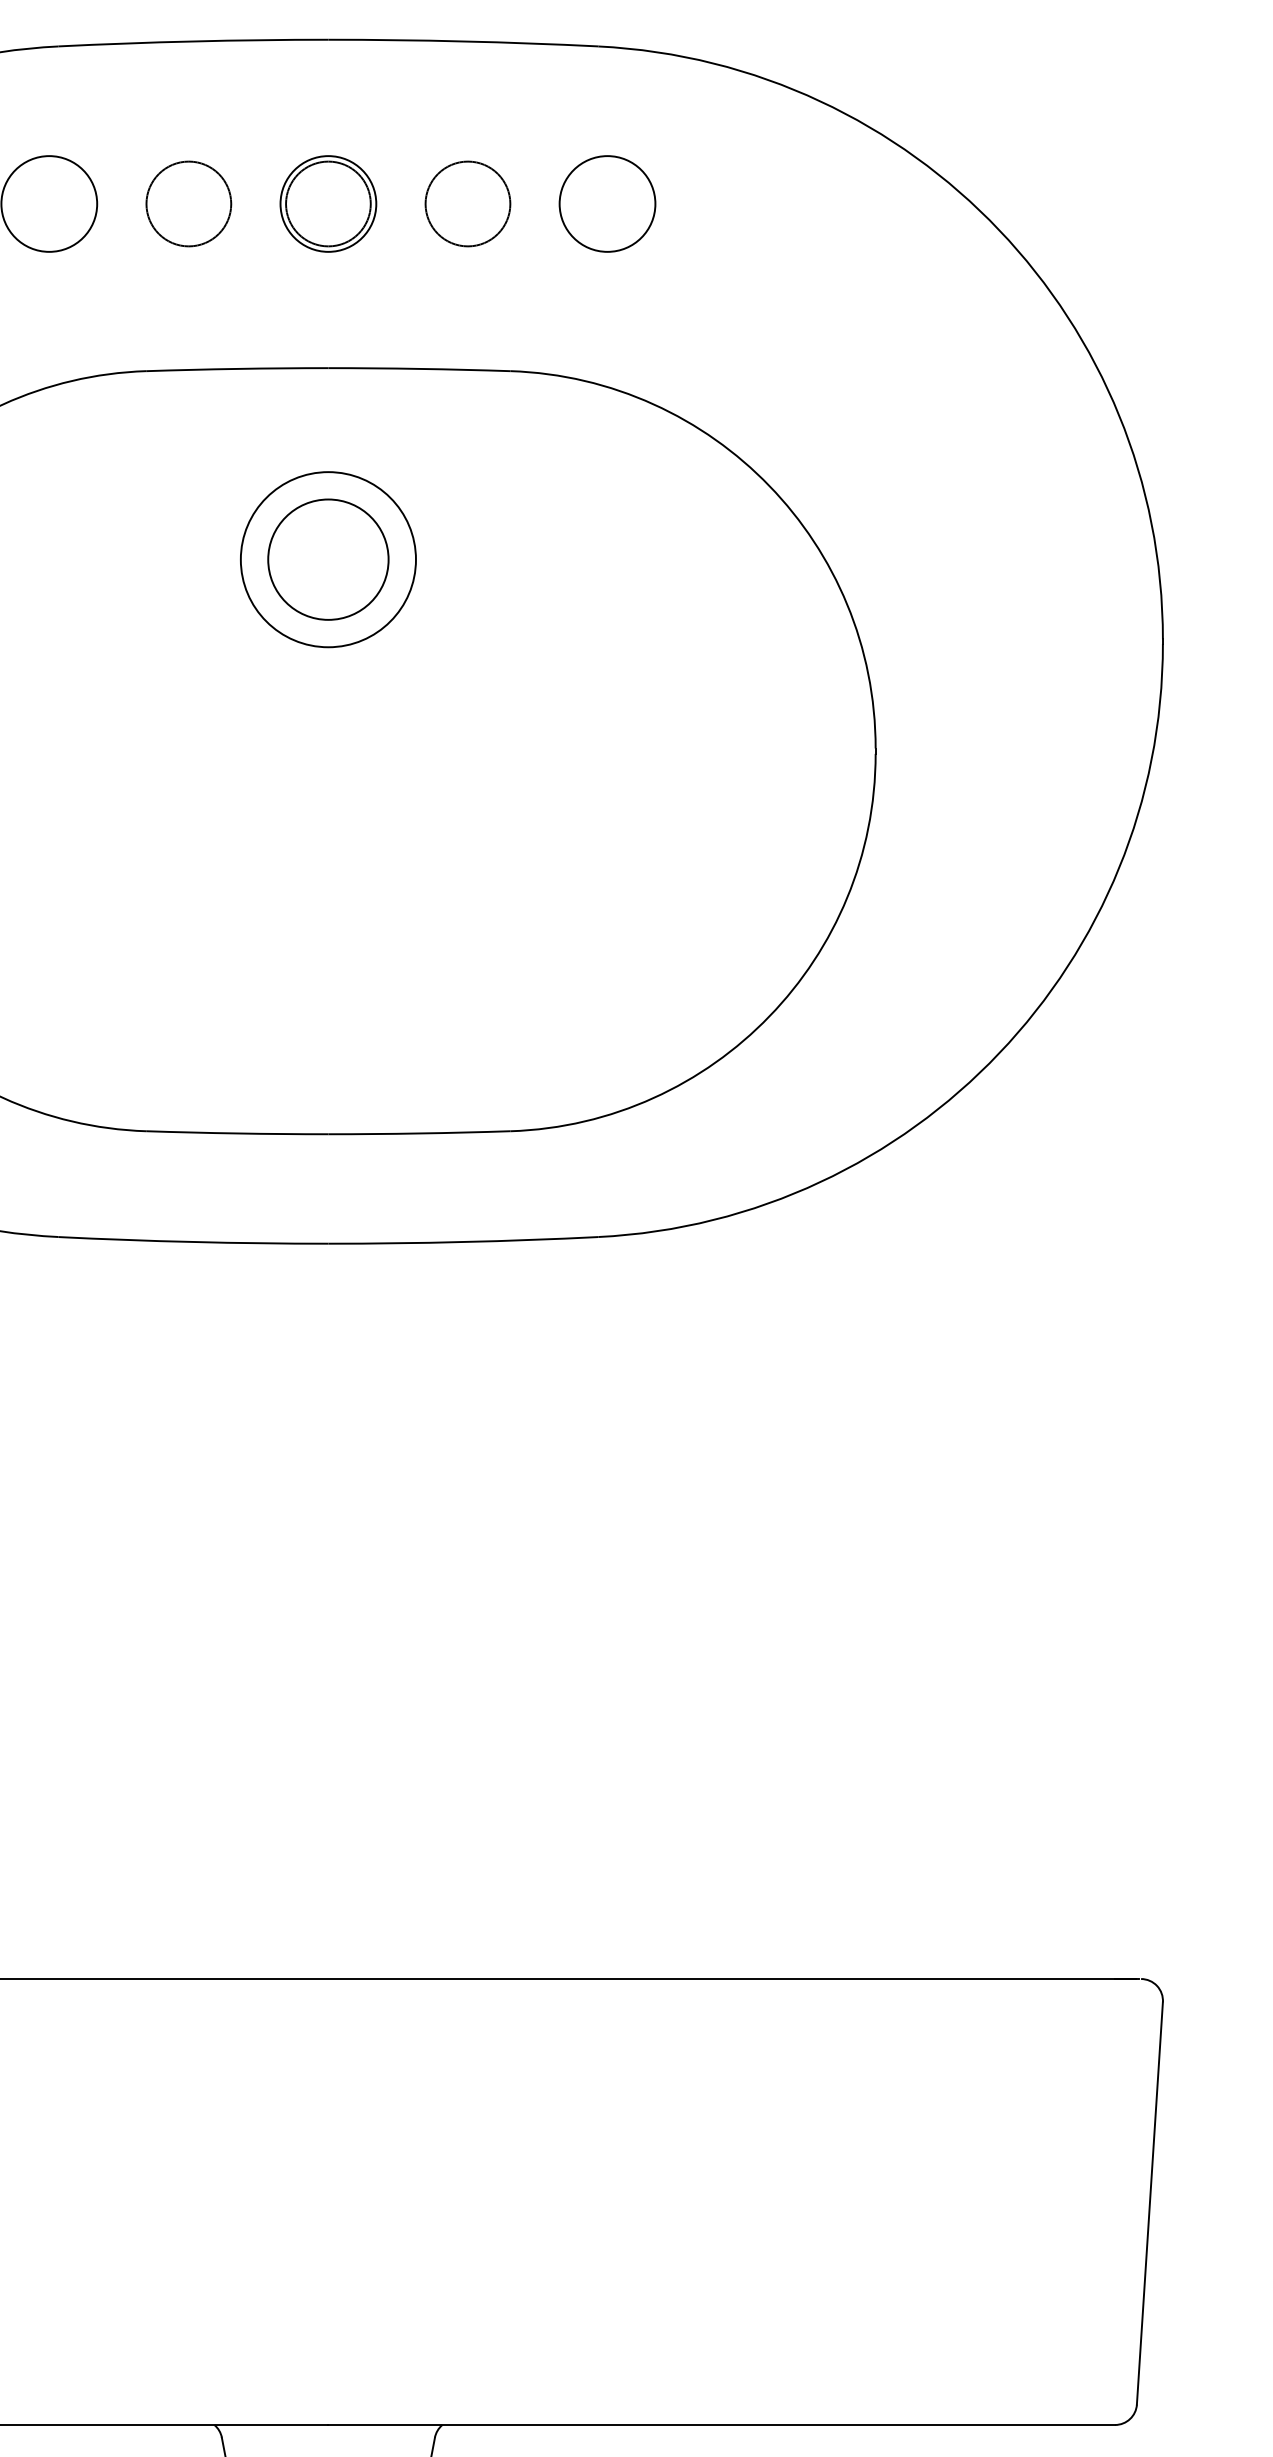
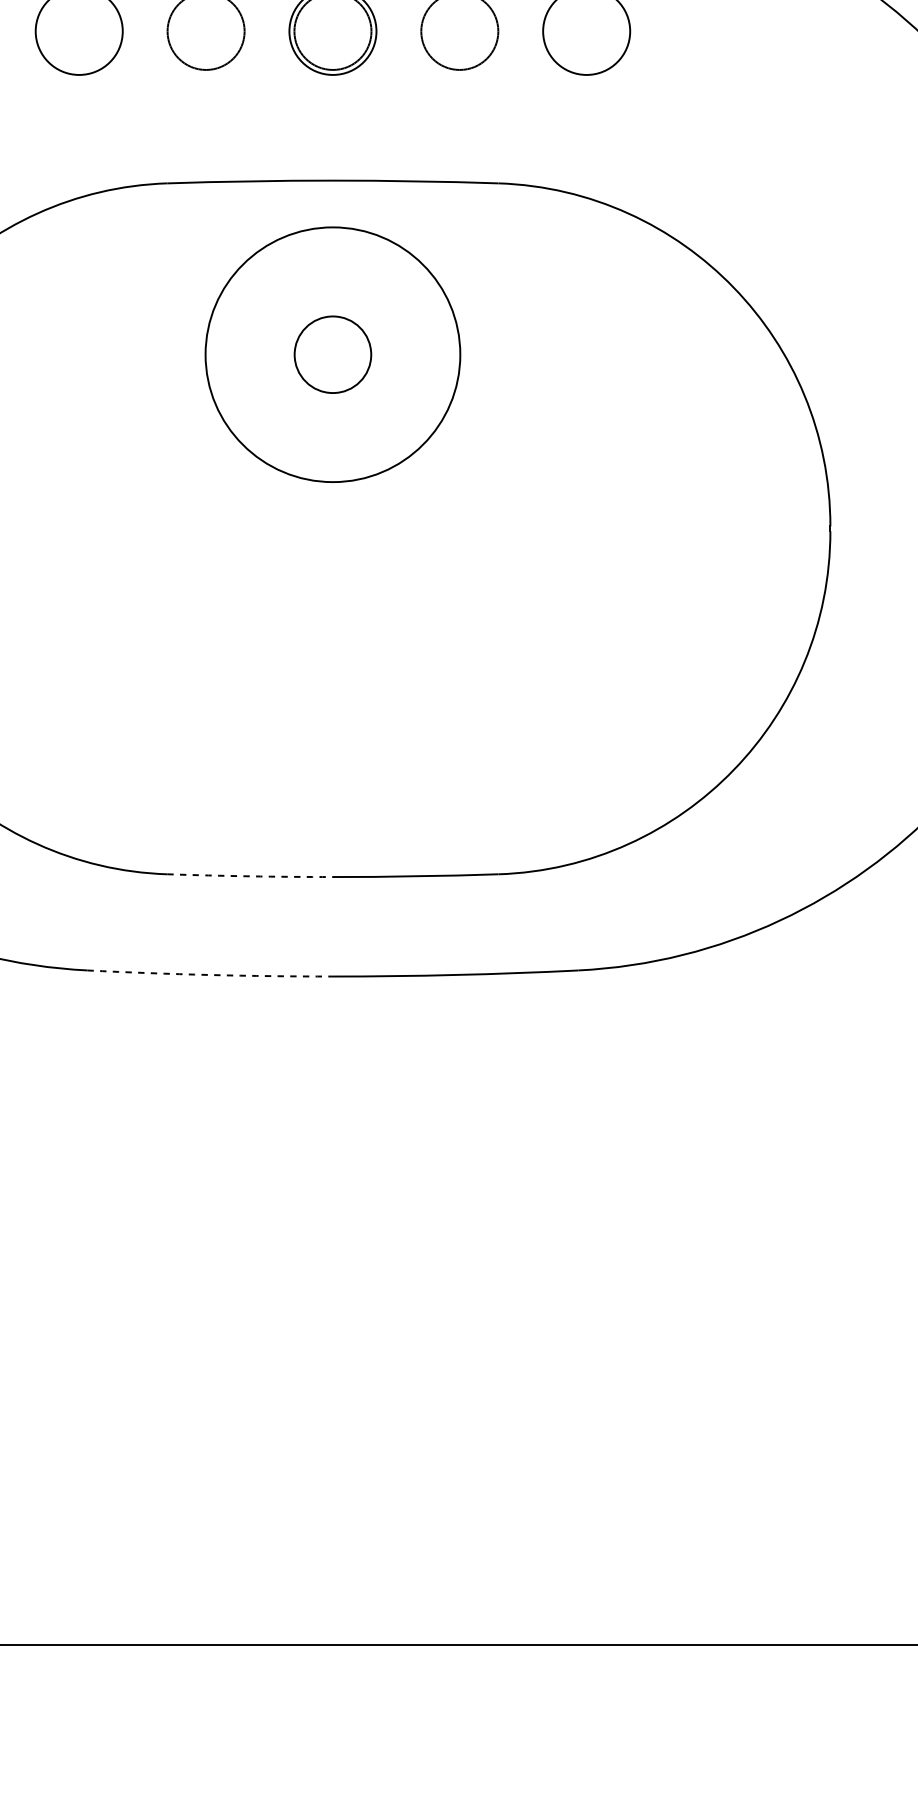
circle: (327, 559) -> (332, 354), size x1.6
circle: (328, 559) -> (333, 354), size x0.7
arc: (237, 1133) -> (250, 876), solid -> dashed
arc: (193, 1242) -> (210, 975), solid -> dashed

